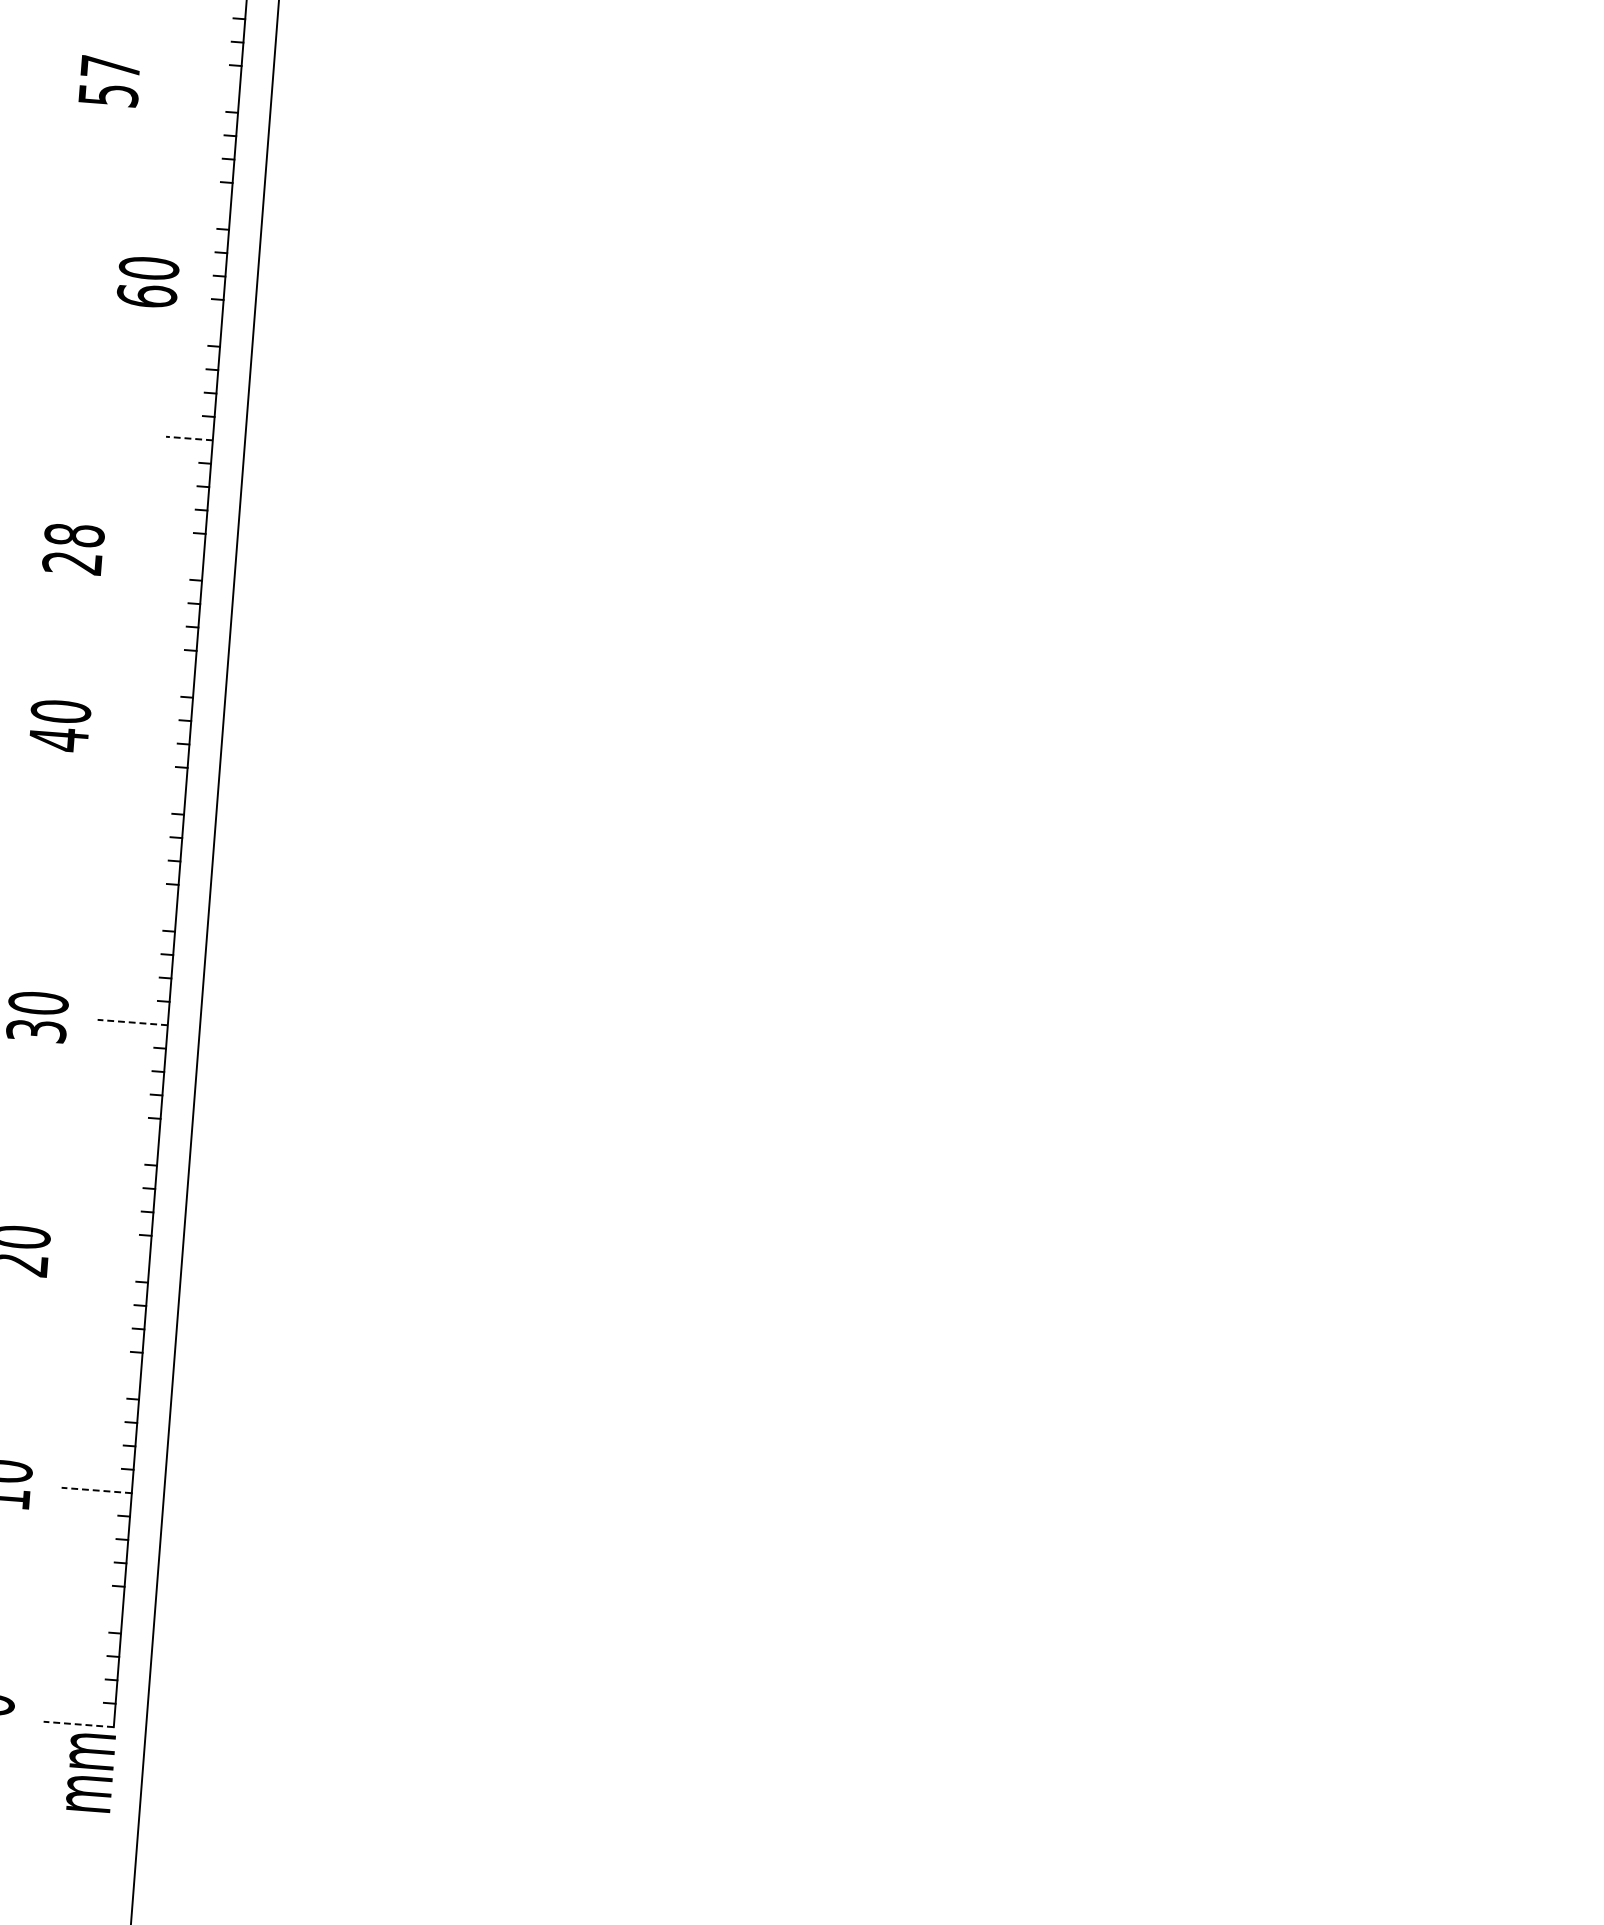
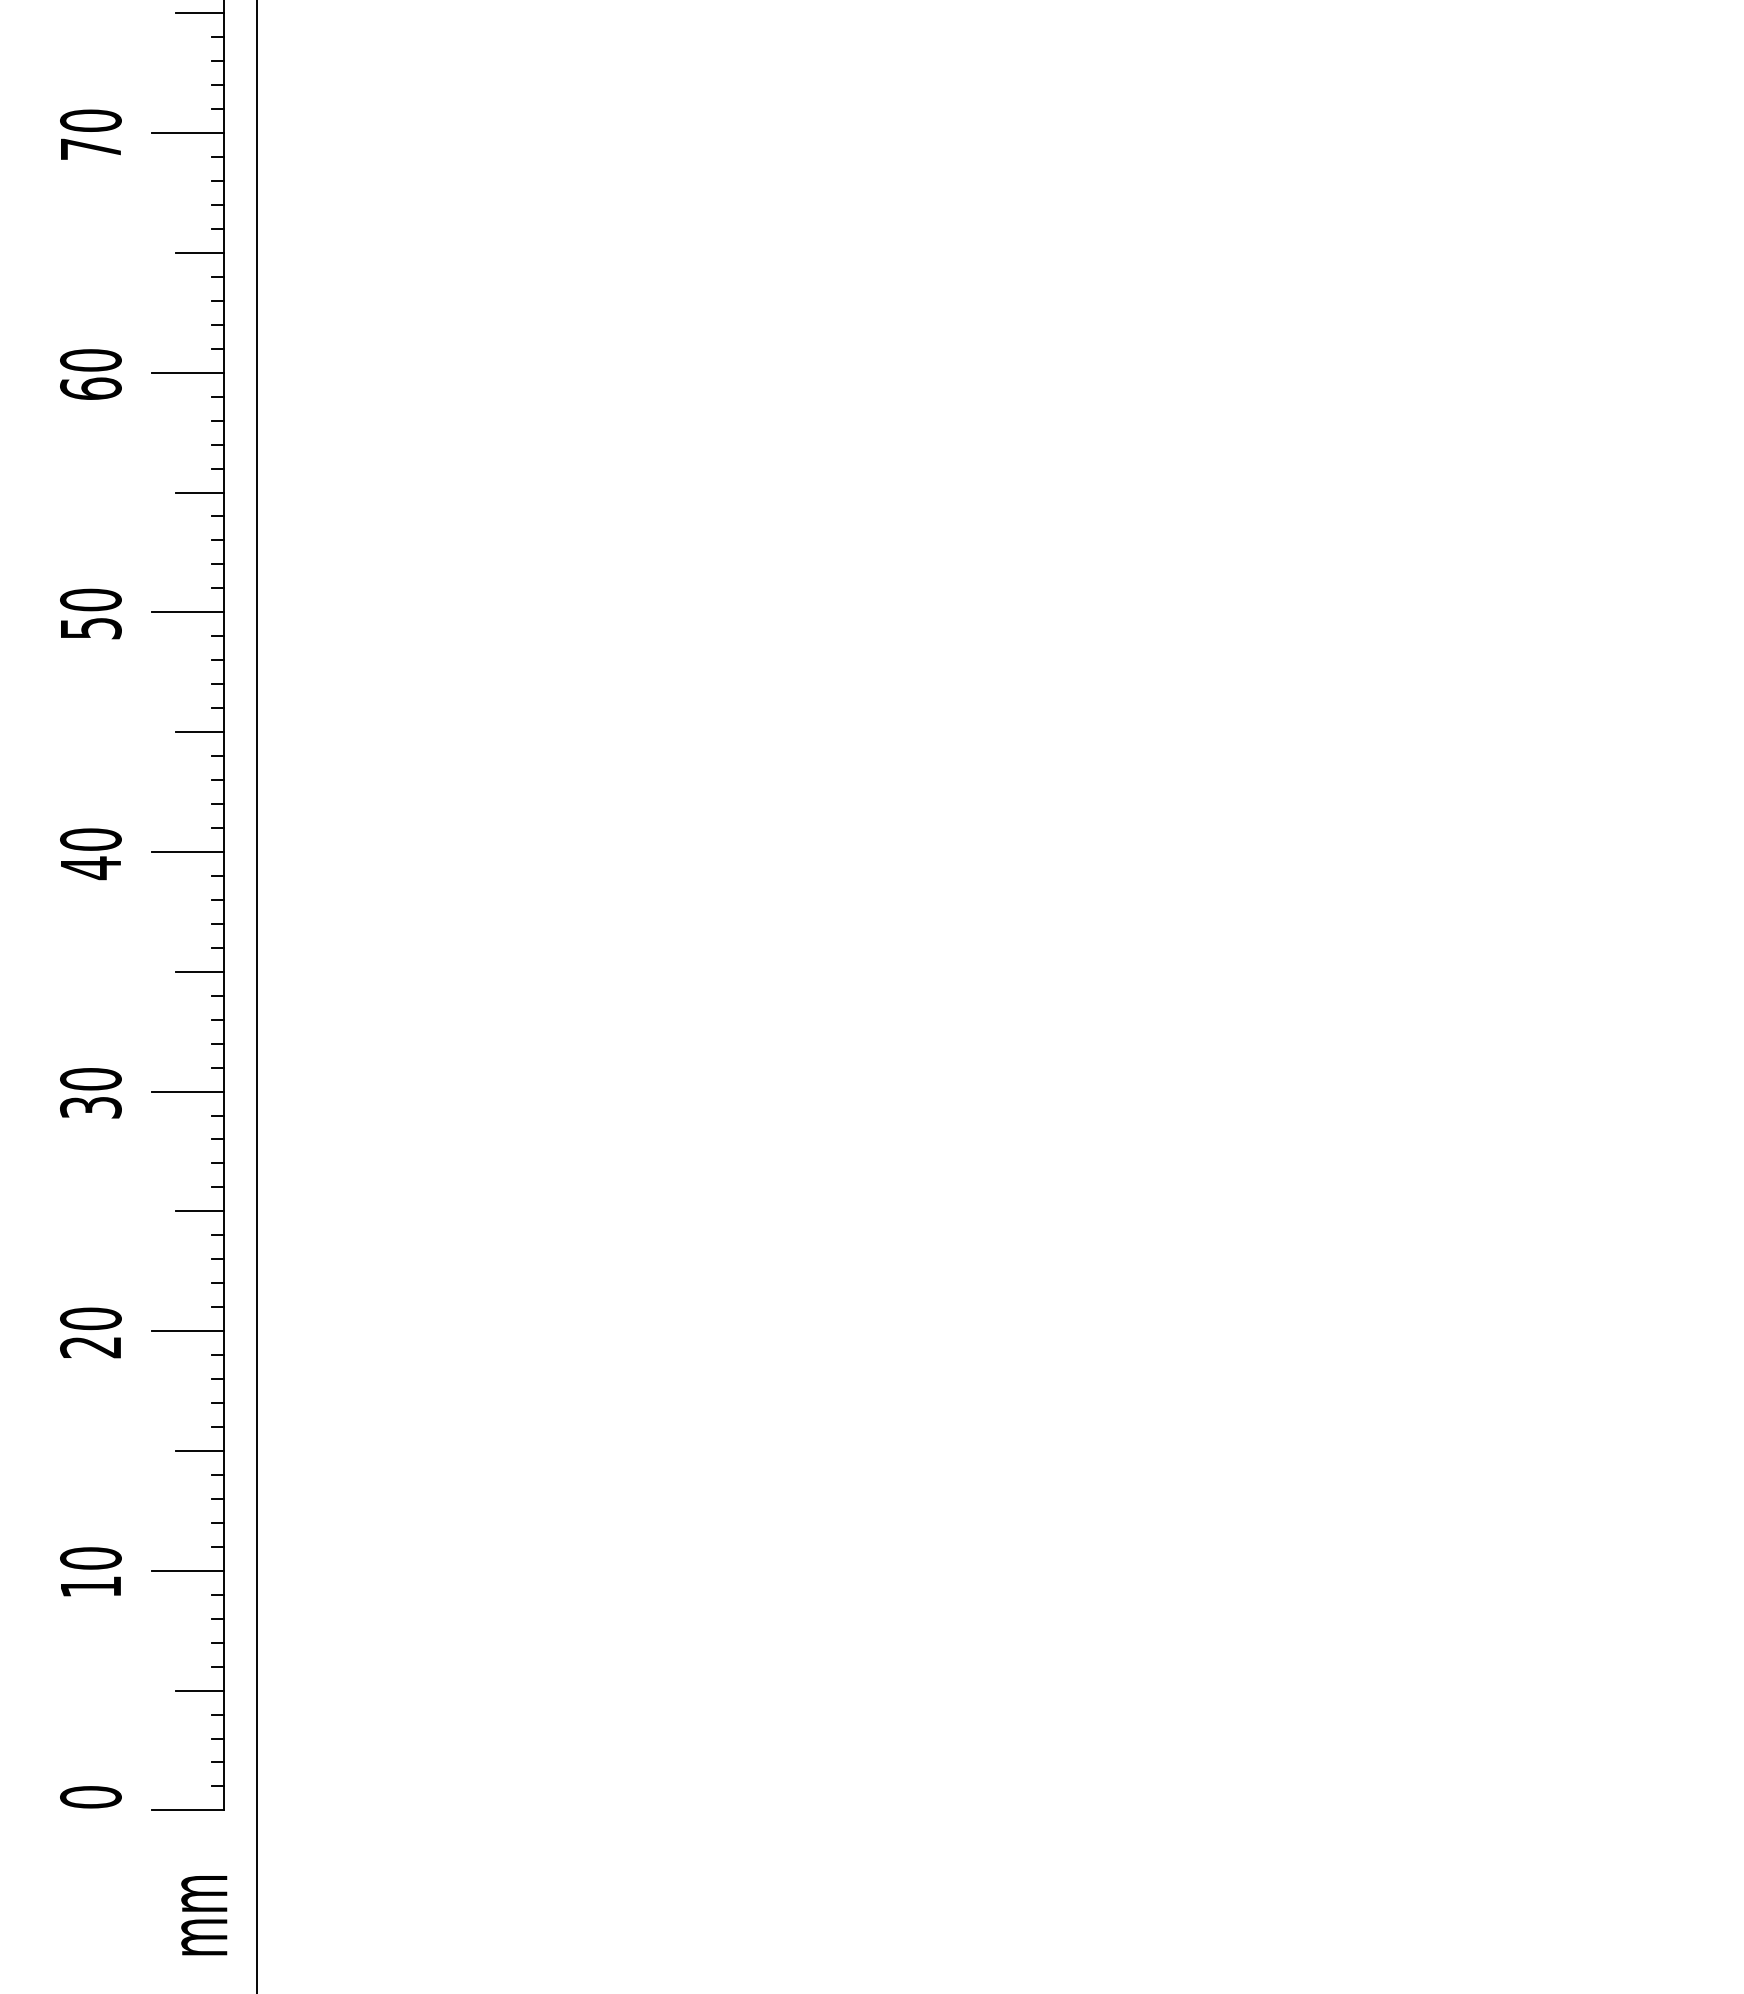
text: (109, 80) -> (90, 134), 57 -> 70
line: (204, 87) -> (188, 133), added
line: (207, 204) -> (200, 252), added
text: (147, 282) -> (90, 374), moved
line: (186, 320) -> (188, 372), added
line: (189, 438) -> (200, 492), dashed -> solid
text: (73, 548) -> (90, 613), 28 -> 50
line: (168, 554) -> (188, 612), added
line: (171, 672) -> (200, 732), added
text: (59, 726) -> (90, 854), moved
line: (150, 788) -> (188, 851), added
line: (153, 906) -> (200, 971), added
line: (132, 1022) -> (188, 1091), dashed -> solid
line: (135, 1140) -> (200, 1211), added
line: (114, 1256) -> (188, 1331), added
line: (117, 1373) -> (200, 1450), added
line: (96, 1490) -> (188, 1570), dashed -> solid
line: (99, 1608) -> (200, 1690), added
line: (78, 1724) -> (188, 1810), dashed -> solid
text: (90, 1772) -> (204, 1915), moved

